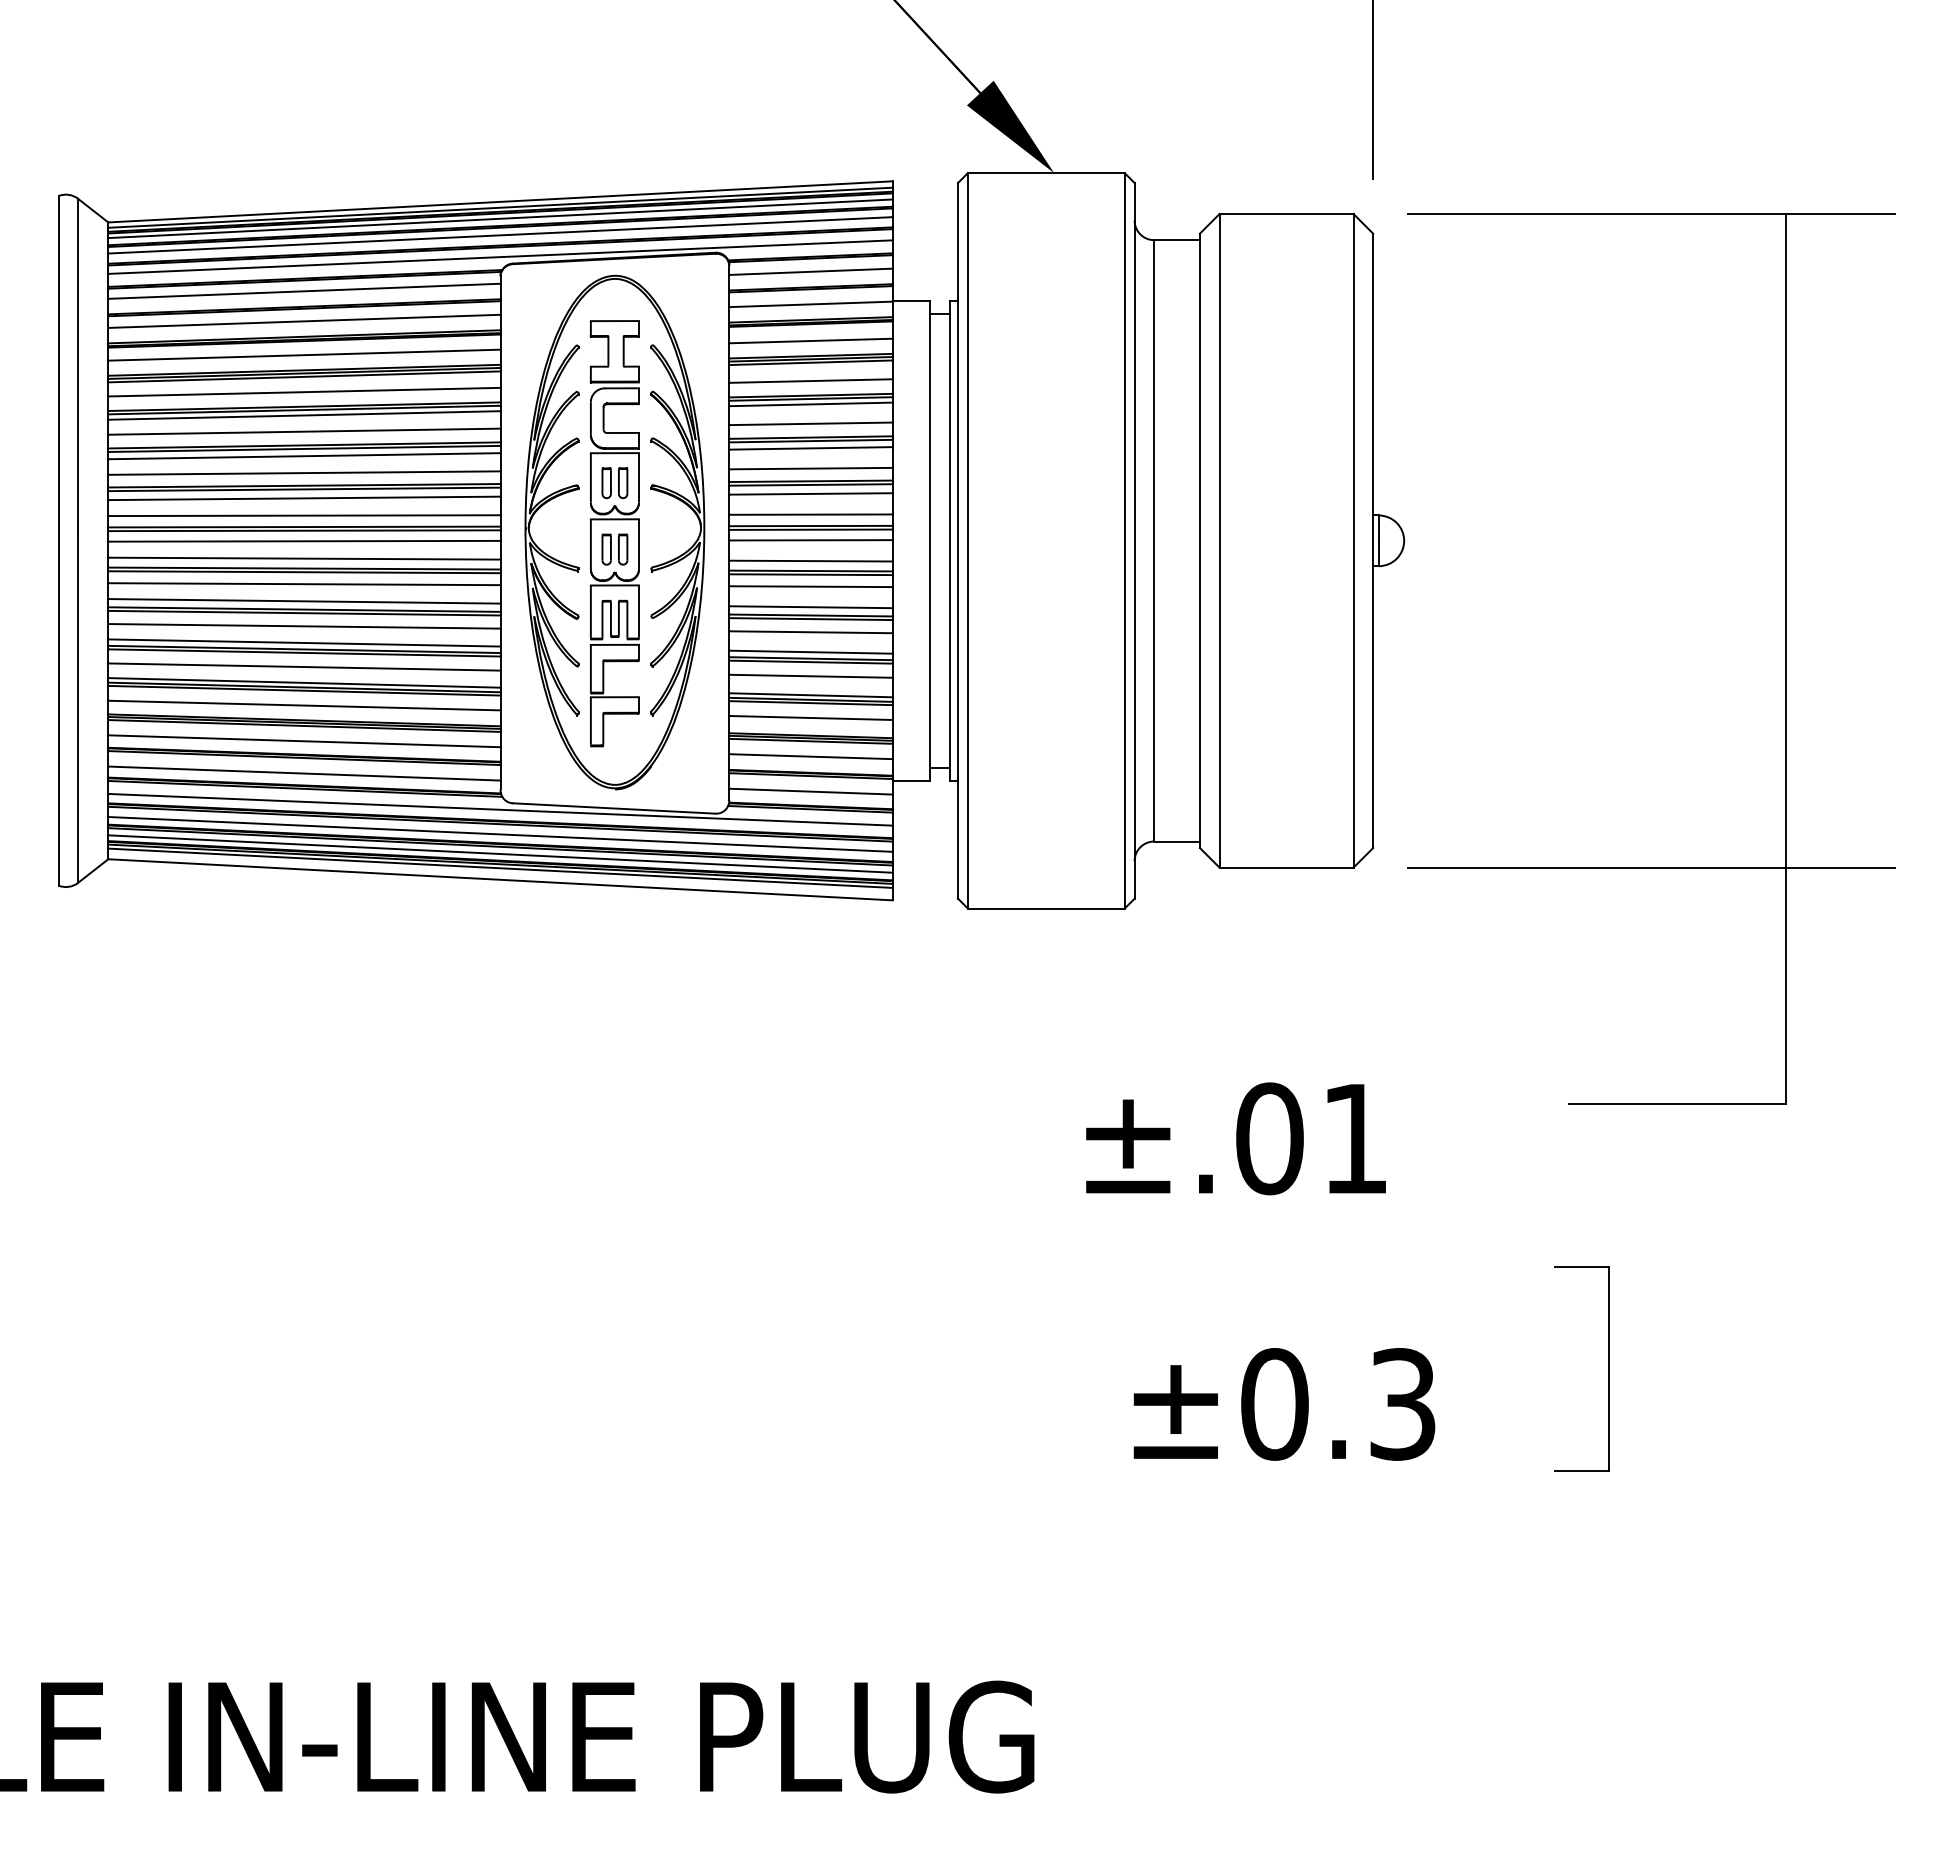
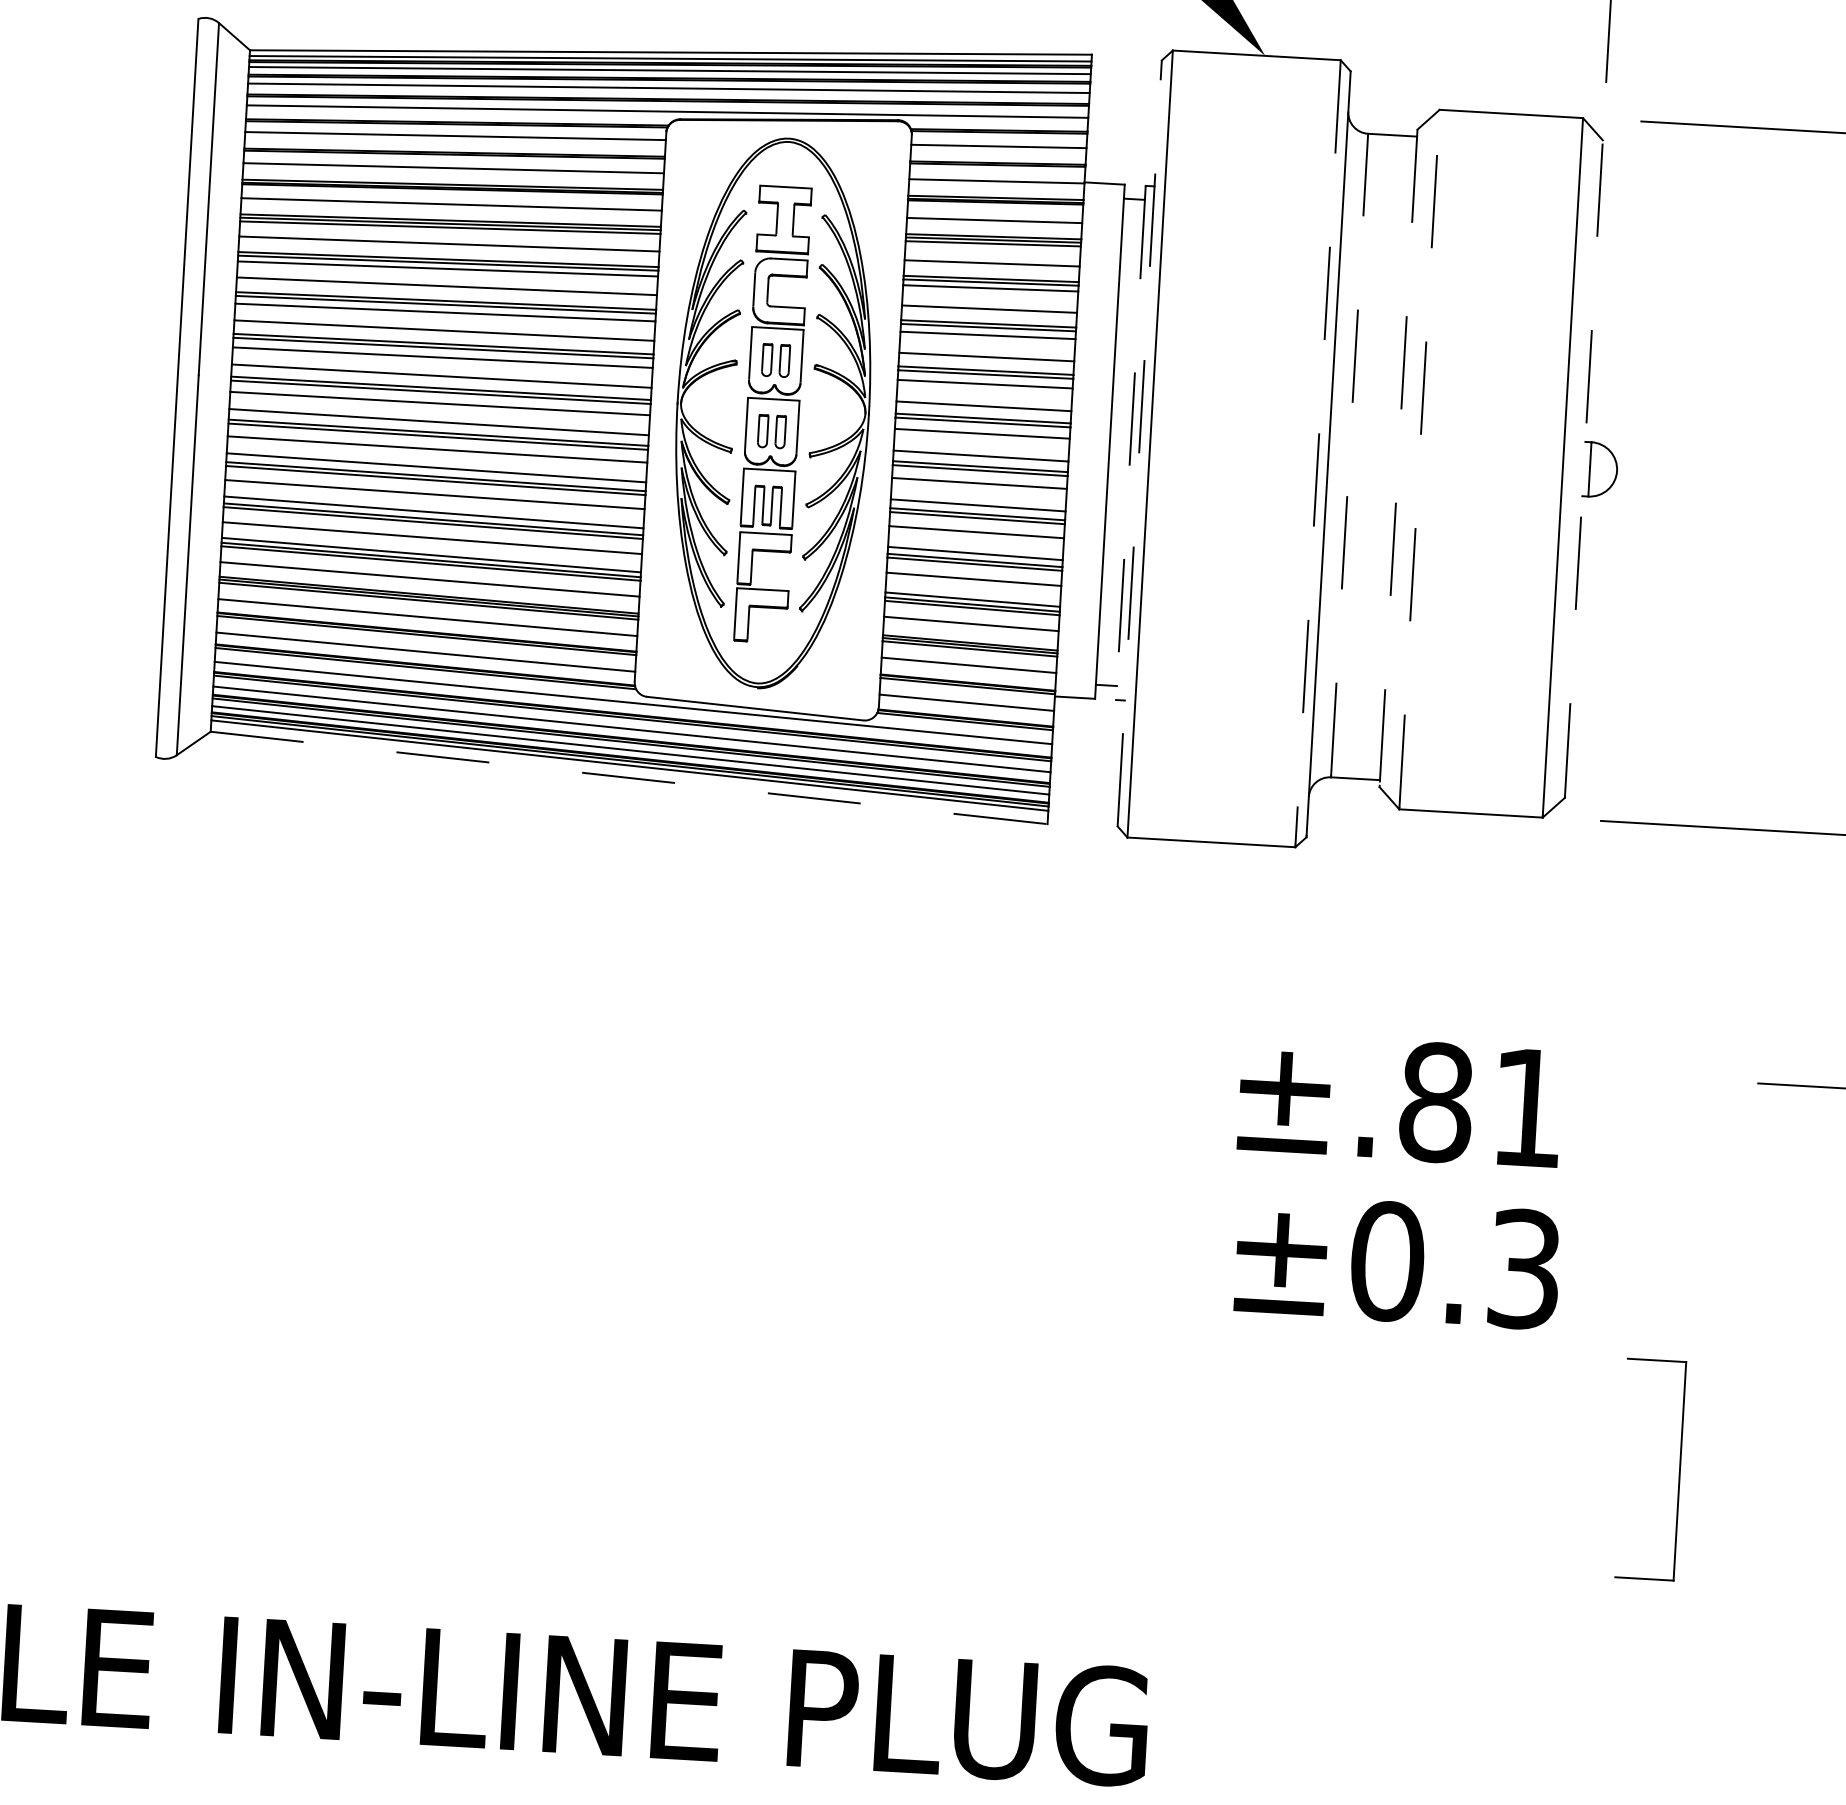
line: (1154, 539) -> (1349, 454), solid -> dashed
line: (1219, 539) -> (1419, 458), solid -> dashed
line: (958, 540) -> (1140, 443), solid -> dashed
line: (1124, 540) -> (1317, 453), solid -> dashed
line: (1199, 540) -> (1398, 457), solid -> dashed
line: (1373, 540) -> (1584, 468), solid -> dashed
line: (949, 541) -> (1130, 443), solid -> dashed
line: (500, 879) -> (629, 777), solid -> dashed
text: (1269, 1138) -> (1436, 1102), ±.01 -> ±.81
part: (1608, 1368) -> (1678, 1470), moved
text: (1284, 1404) -> (1397, 1262), moved

